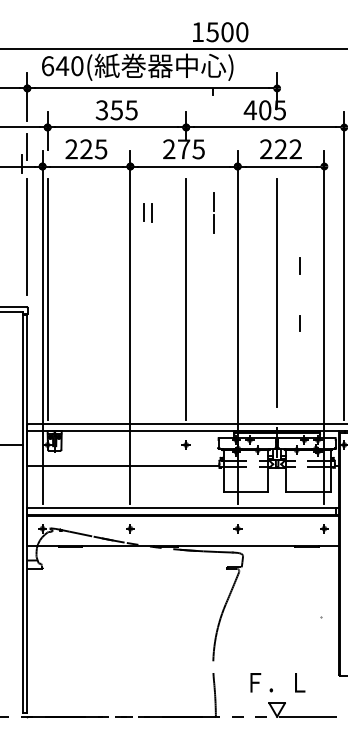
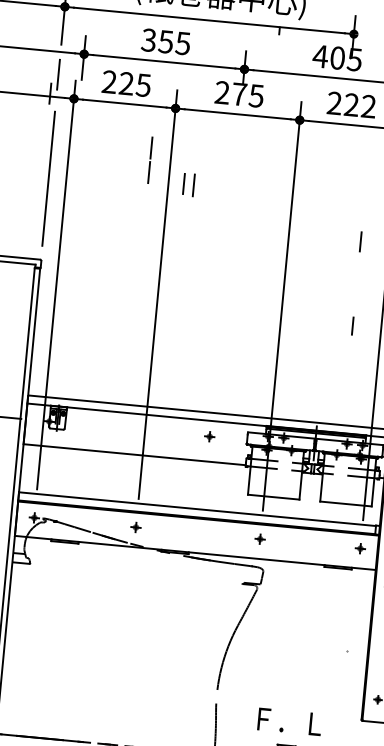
line: (213, 211) -> (149, 158), moved
part: (147, 212) -> (188, 184), moved
line: (277, 292) -> (332, 270), removed
line: (47, 299) -> (65, 253), removed
line: (186, 299) -> (225, 268), removed
line: (299, 323) -> (352, 325), moved

